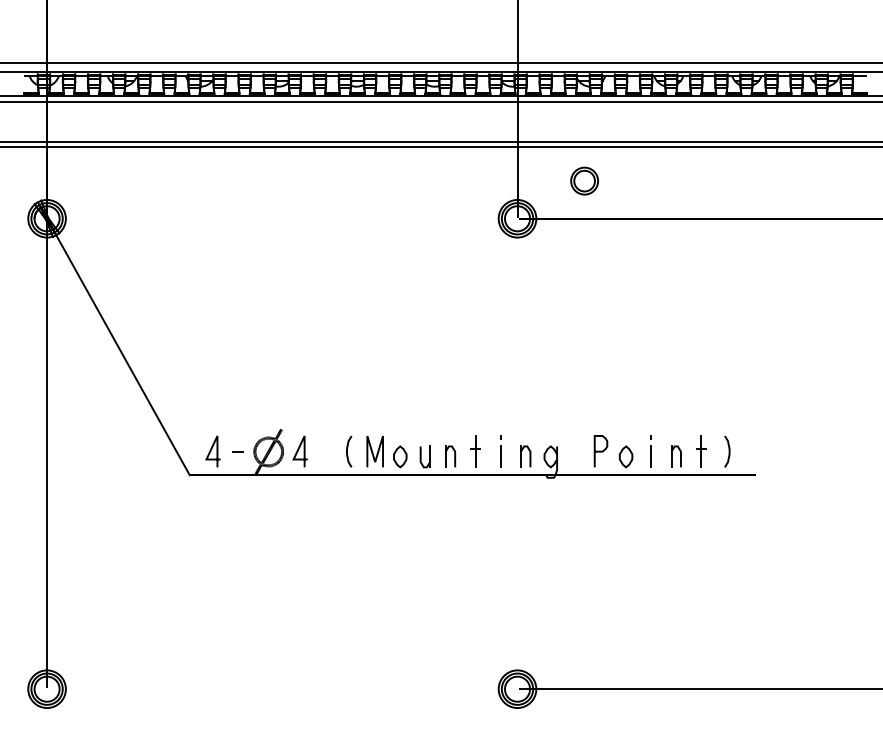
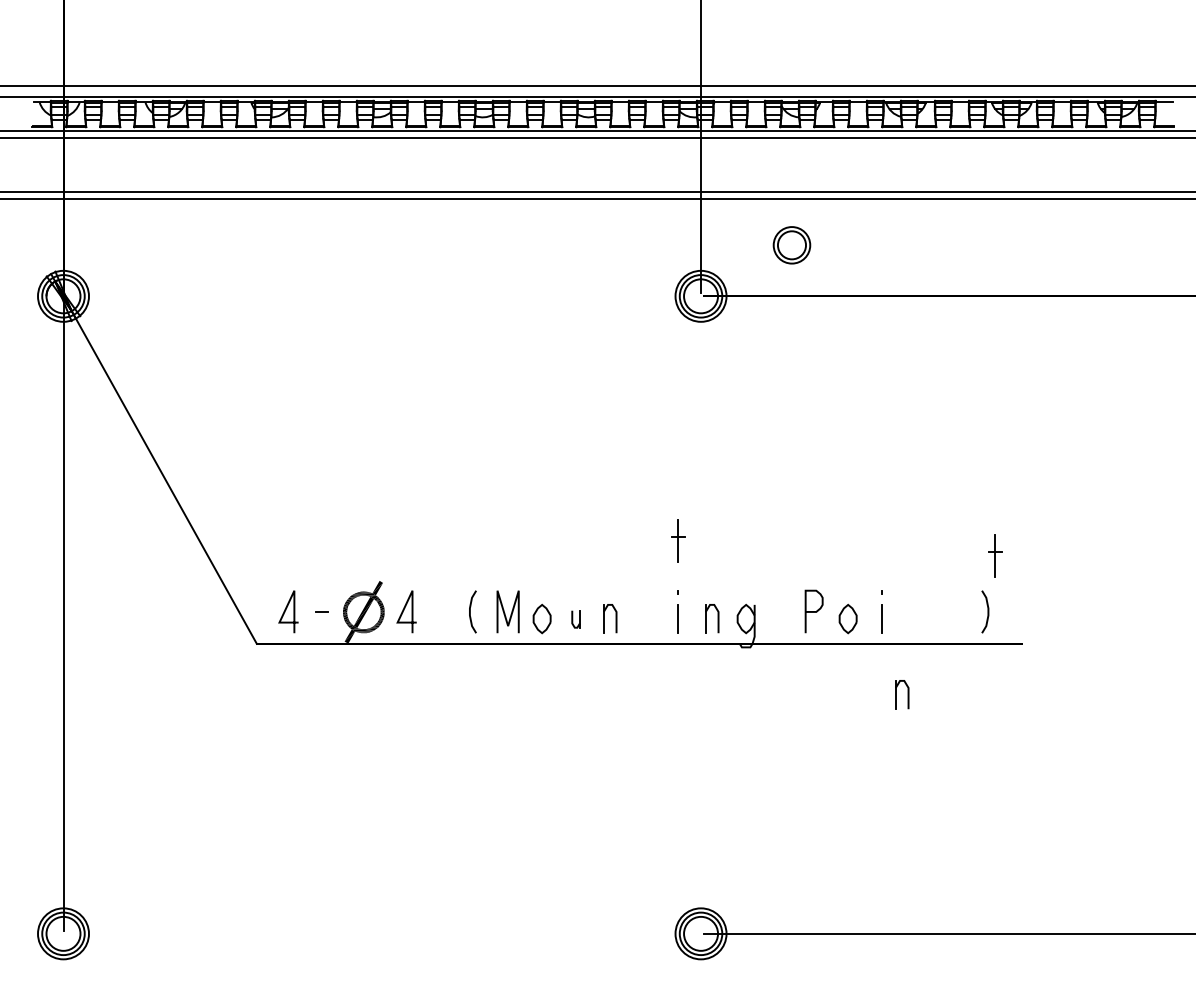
part: (475, 451) -> (678, 540), moved
part: (701, 451) -> (995, 555), moved
part: (676, 456) -> (902, 694), moved
part: (424, 457) -> (575, 619), size x0.6

